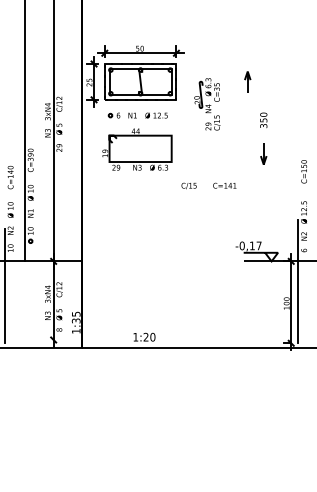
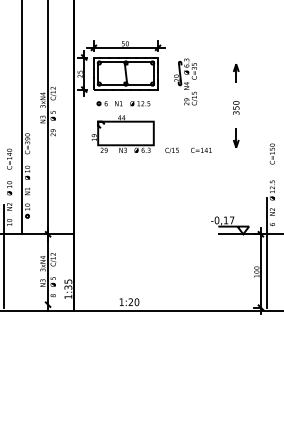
part: (247, 81) -> (236, 73), moved
part: (207, 104) -> (185, 82), moved
text: (188, 185) -> (171, 150), moved
text: (224, 185) -> (201, 150), moved

